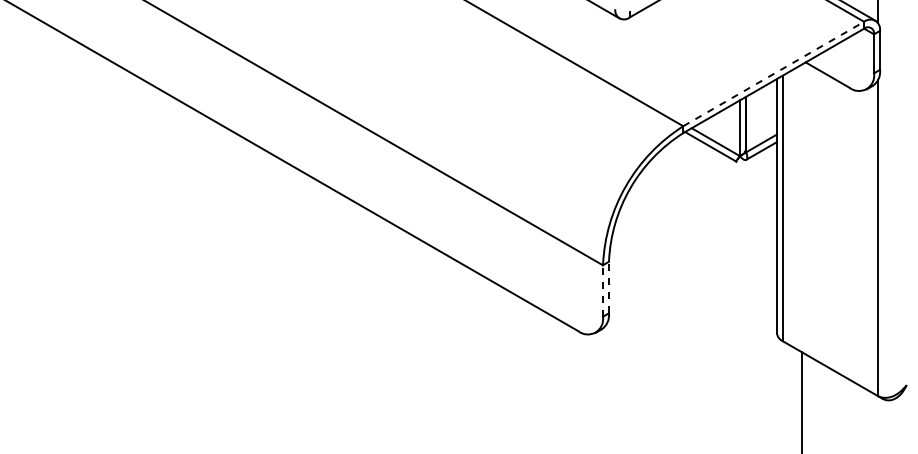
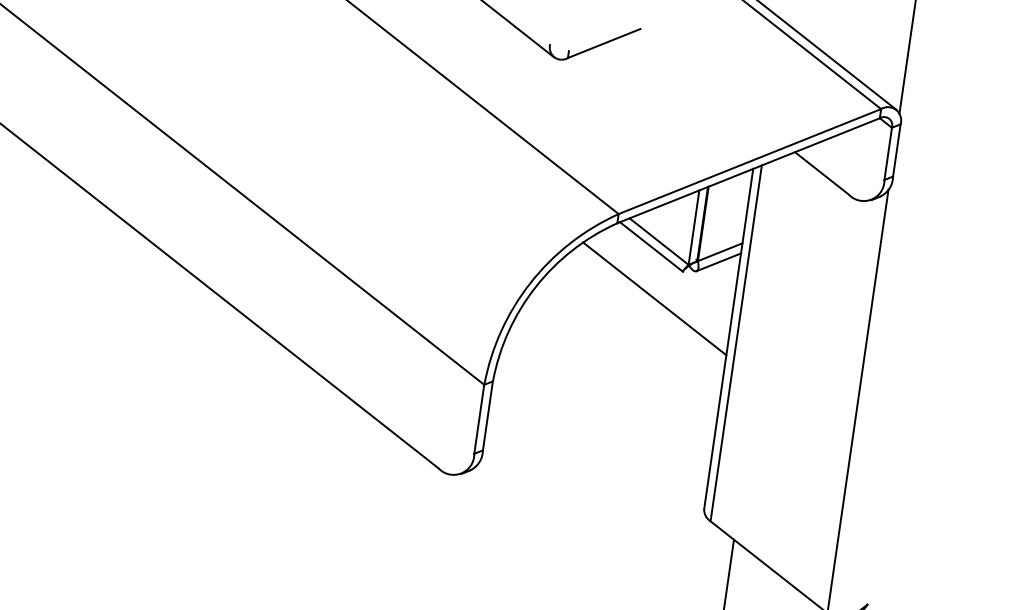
line: (774, 73) -> (751, 161), dashed -> solid
line: (718, 184) -> (654, 298), added
line: (608, 287) -> (487, 415), dashed -> solid
line: (602, 291) -> (478, 419), dashed -> solid

